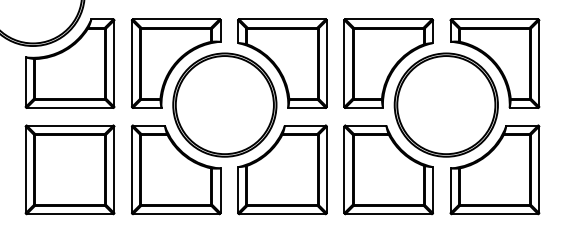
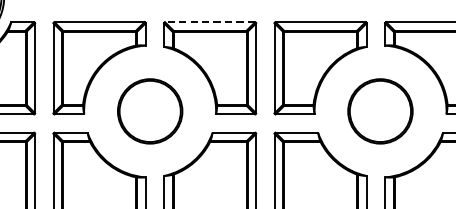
line: (282, 19) -> (210, 22), solid -> dashed
part: (224, 104) -> (149, 110), size x0.6
part: (445, 104) -> (379, 110), size x0.6

